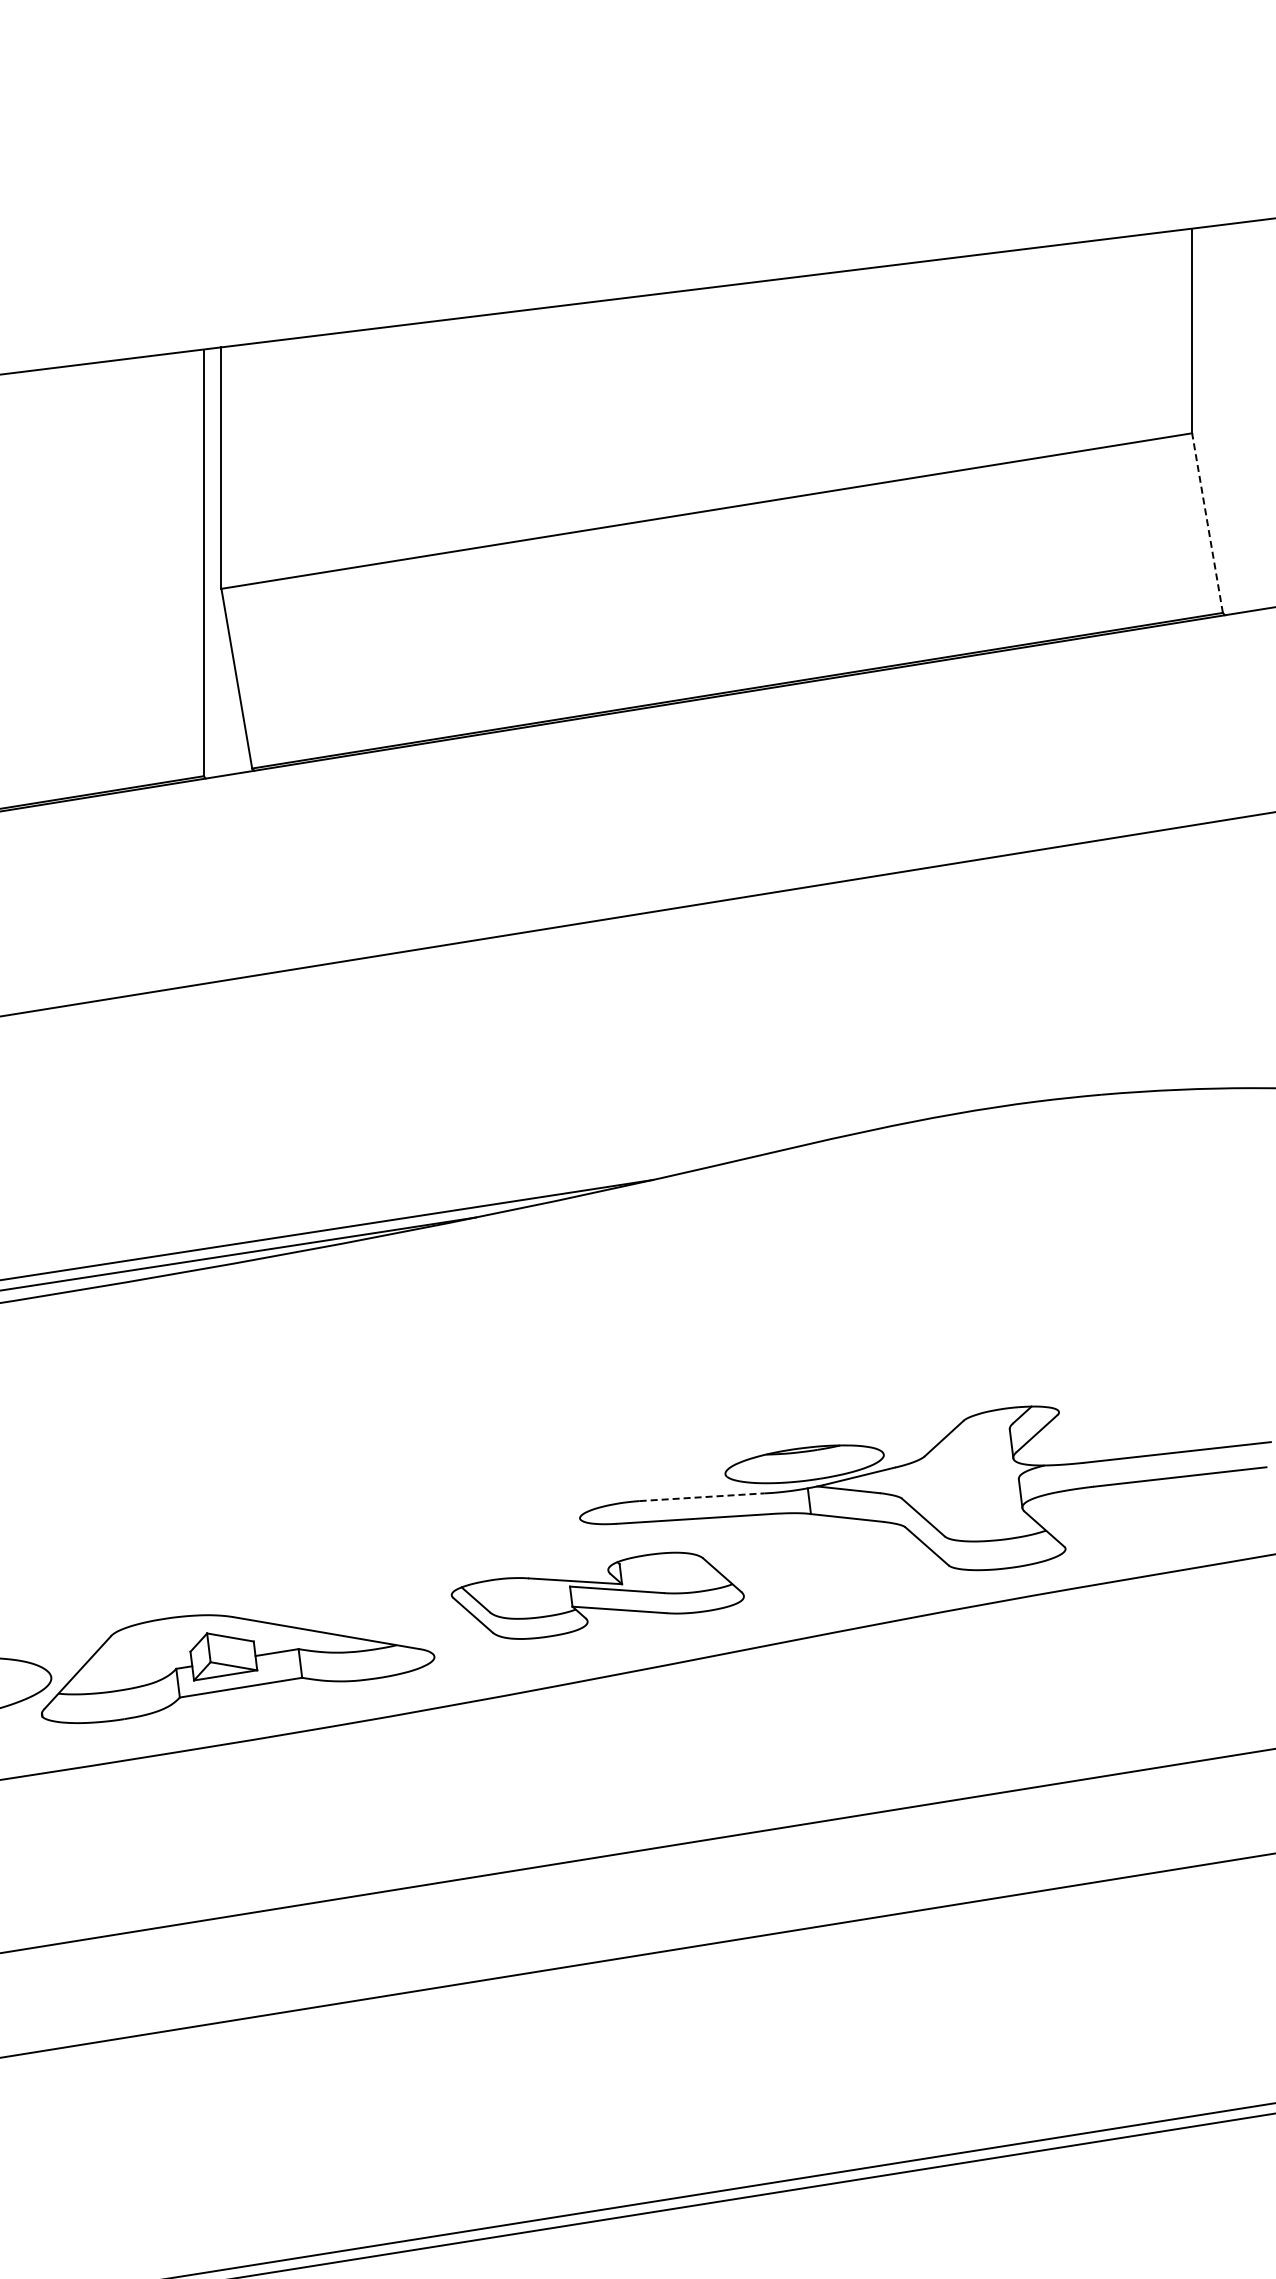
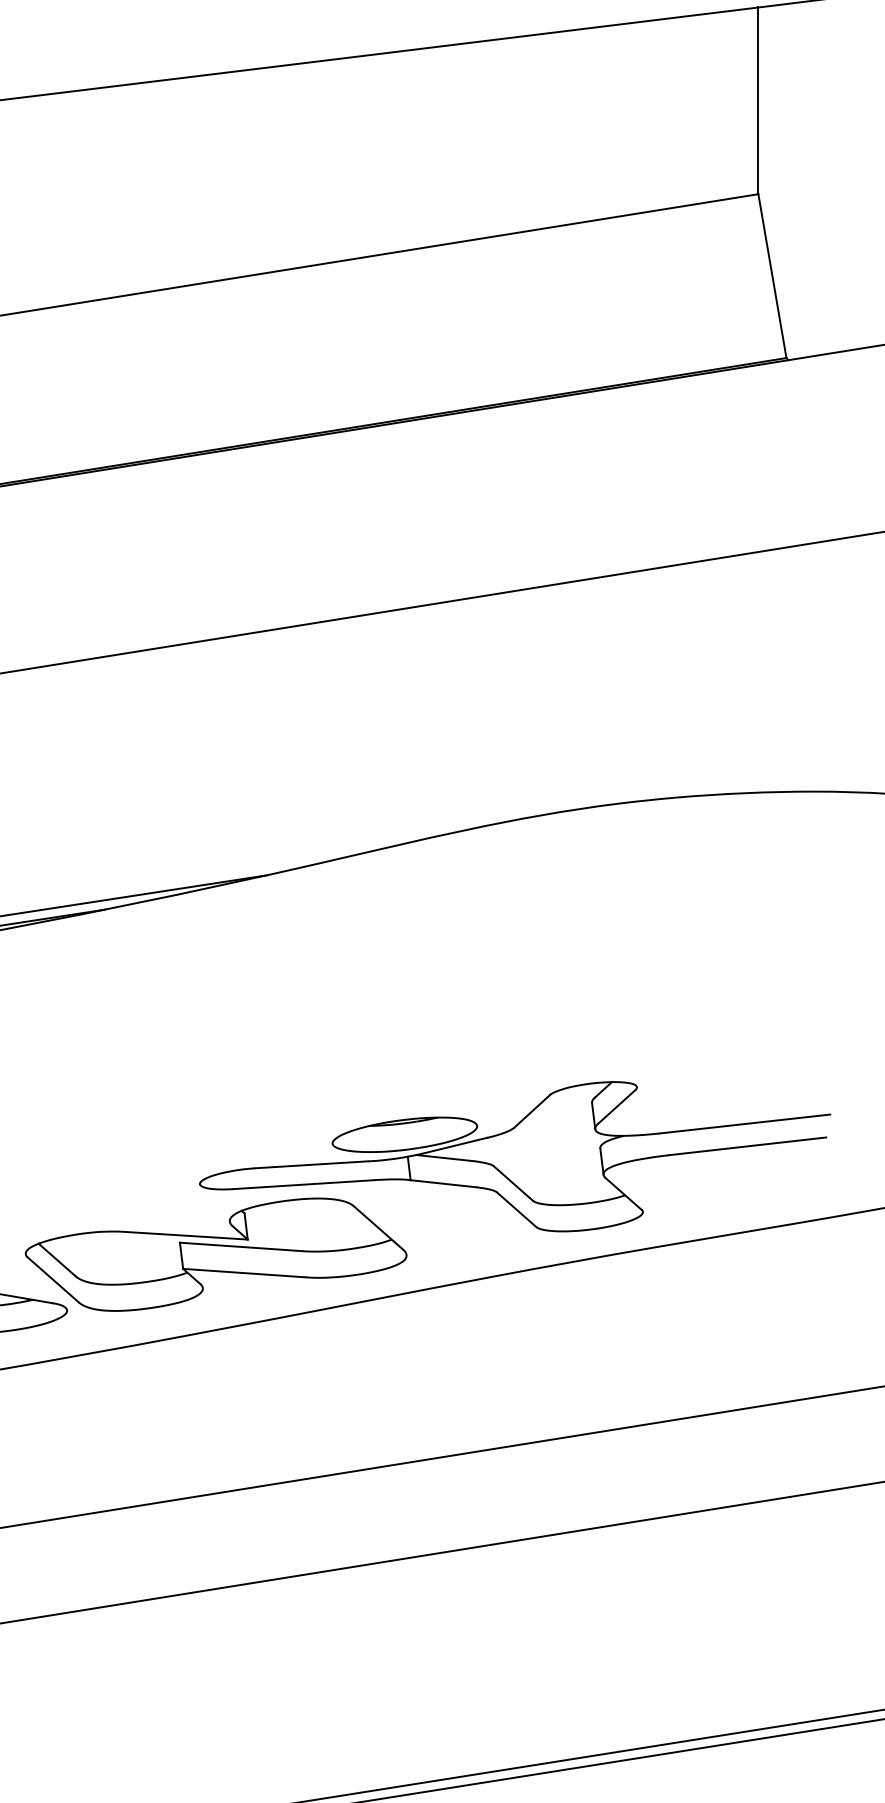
line: (1207, 522) -> (772, 275), dashed -> solid
line: (702, 1497) -> (311, 1165), dashed -> solid
part: (597, 1595) -> (215, 1254), size x1.43

